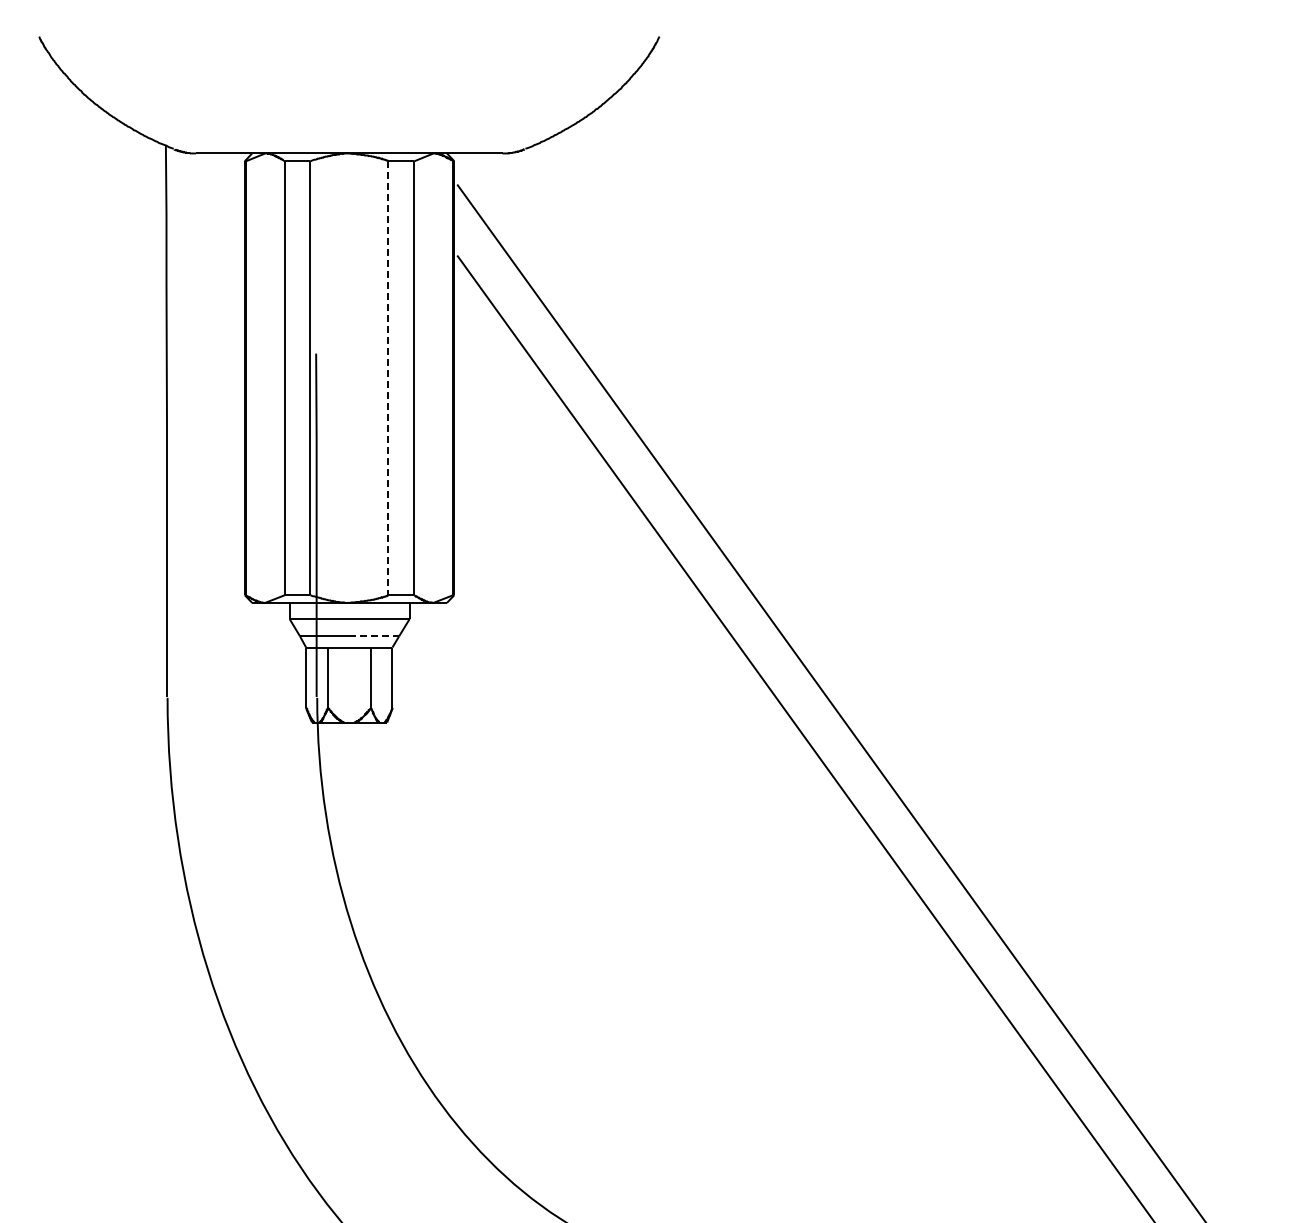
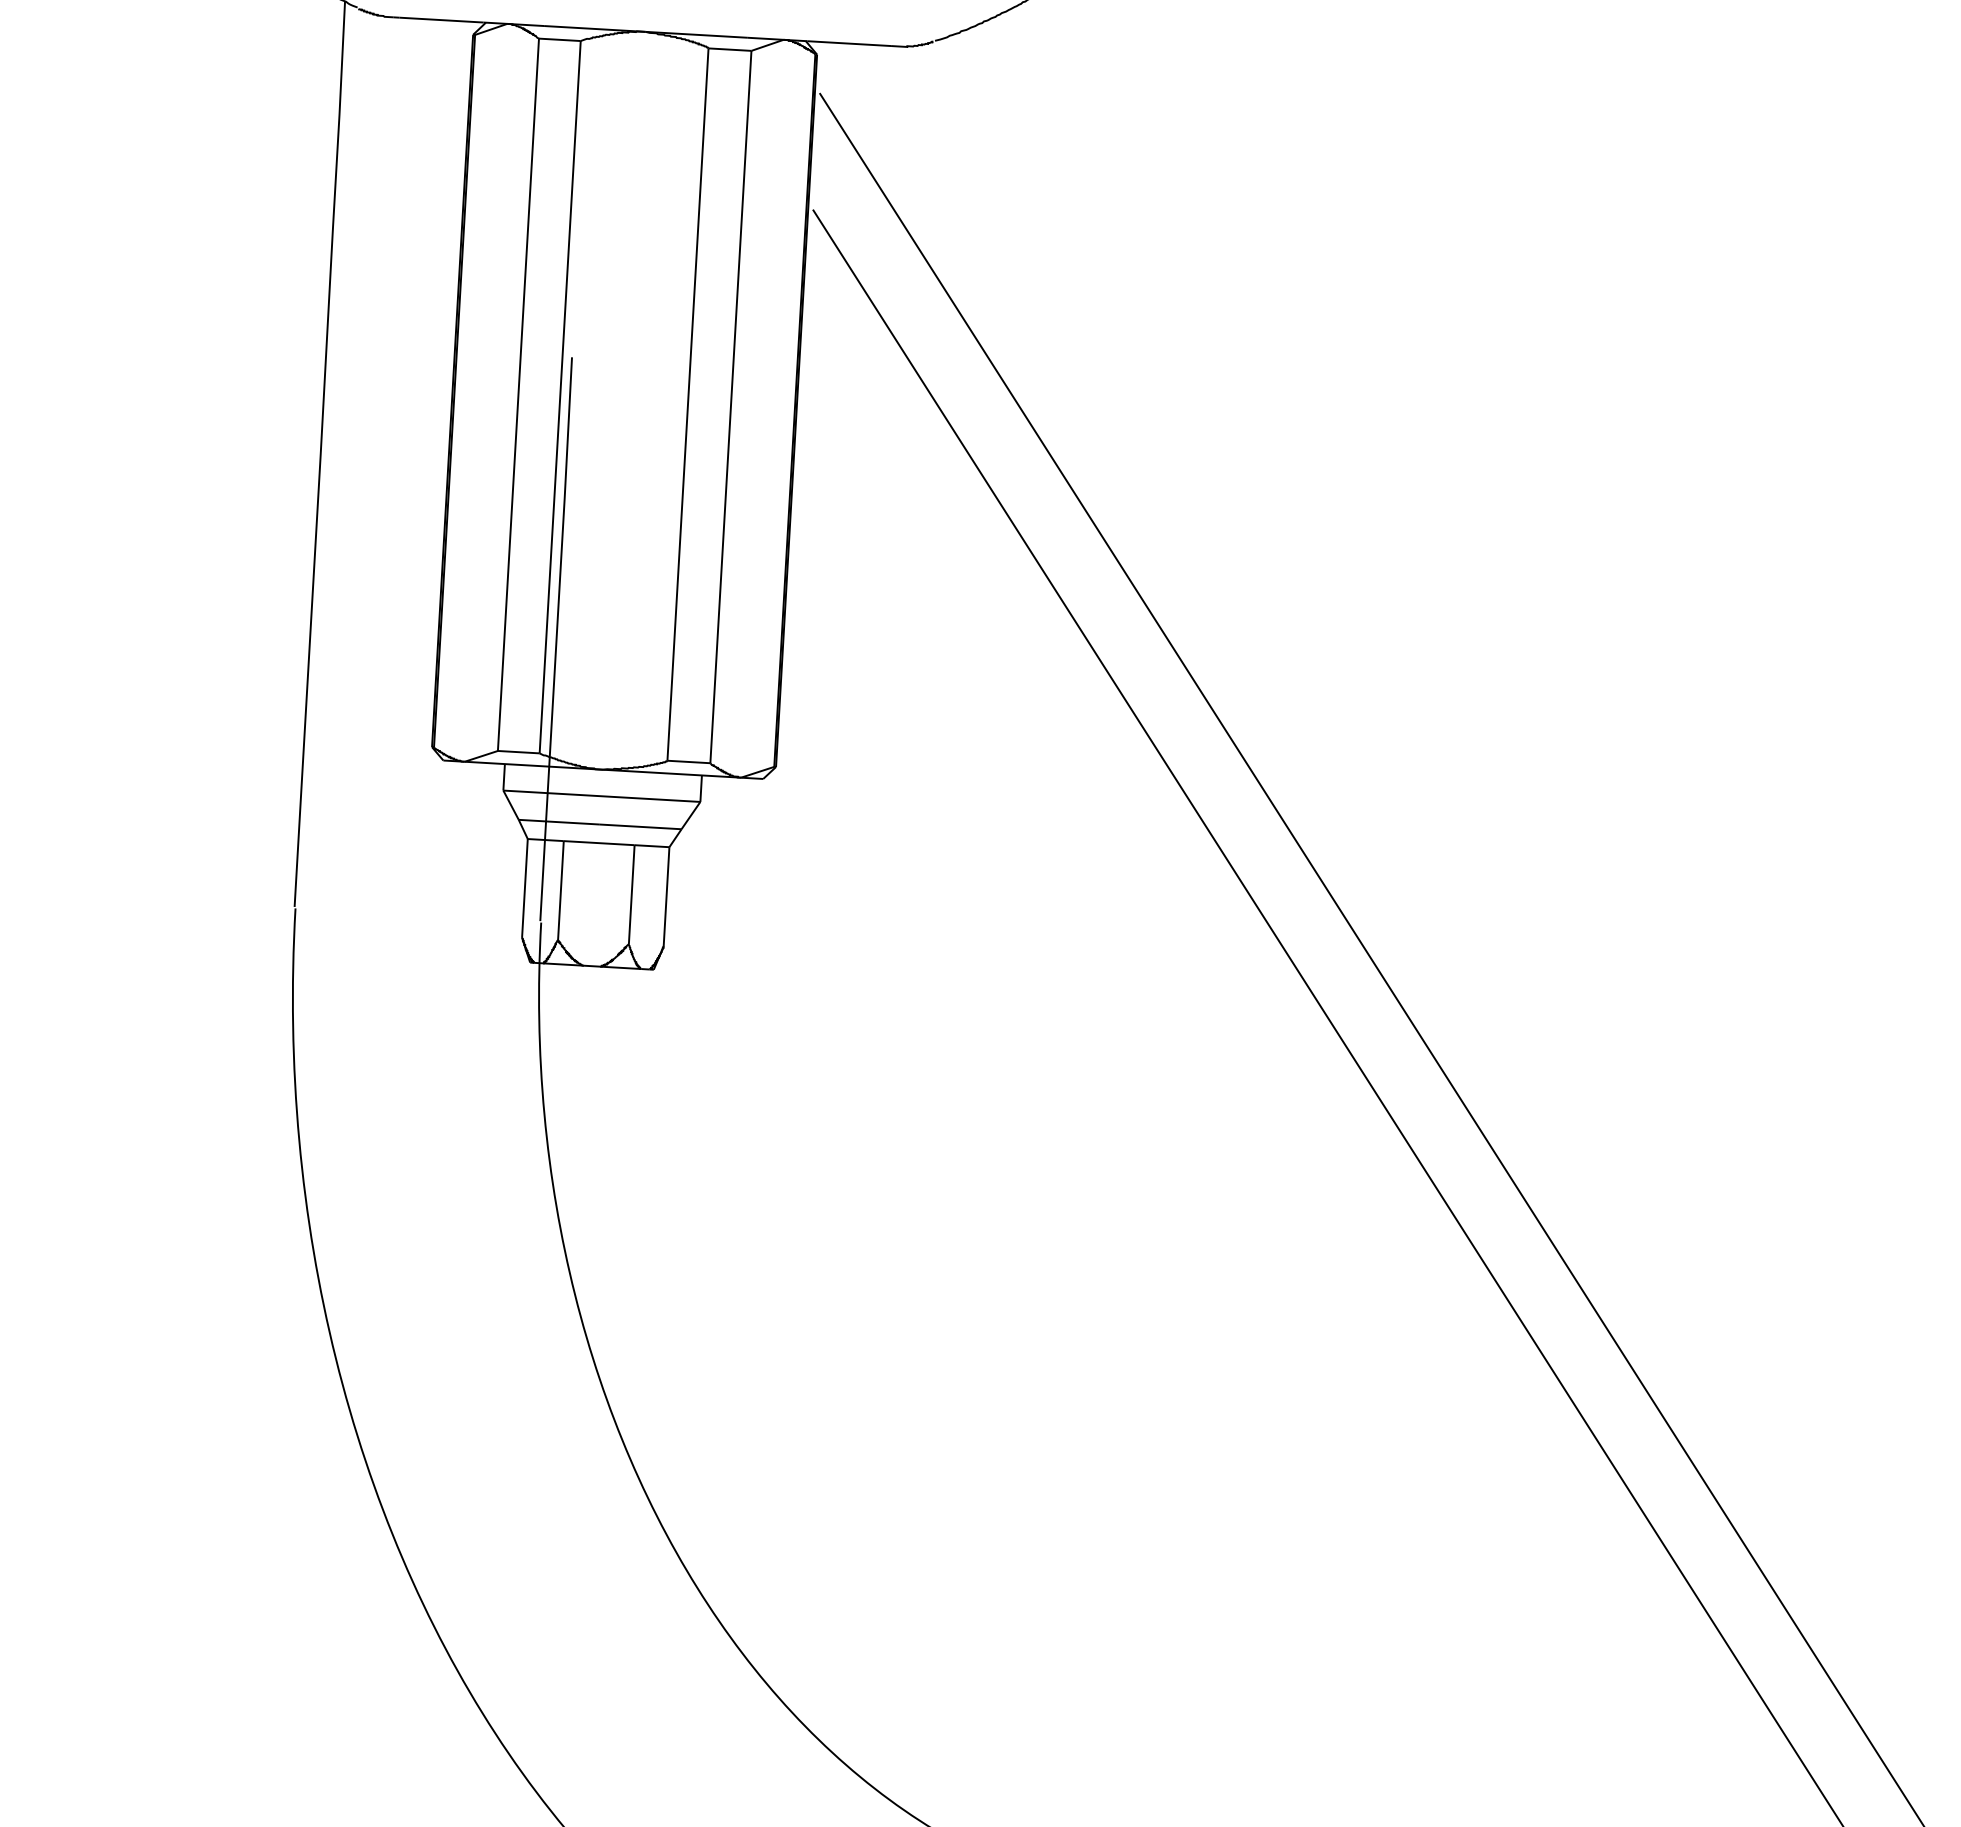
line: (388, 378) -> (688, 405), dashed -> solid
line: (374, 636) -> (641, 827), dashed -> solid

